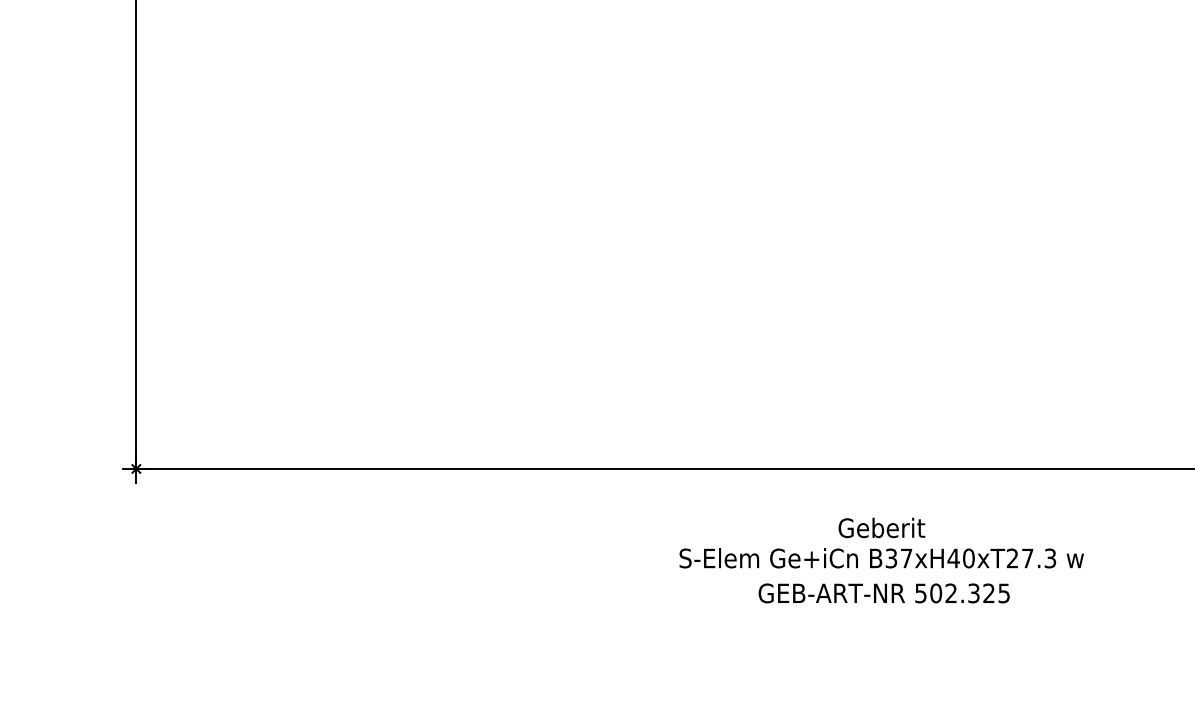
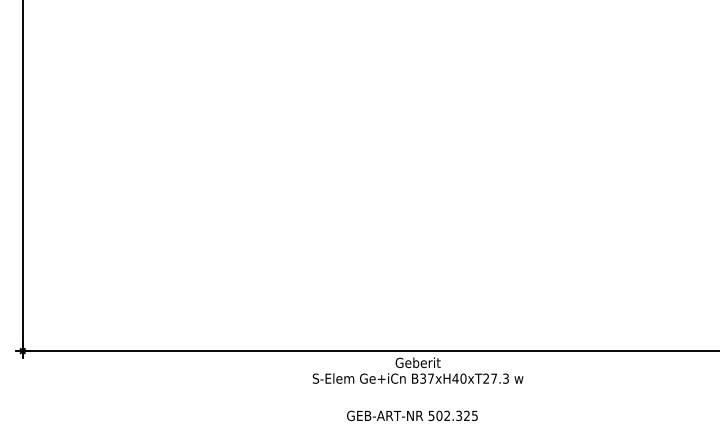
text: (880, 542) -> (417, 370), moved

